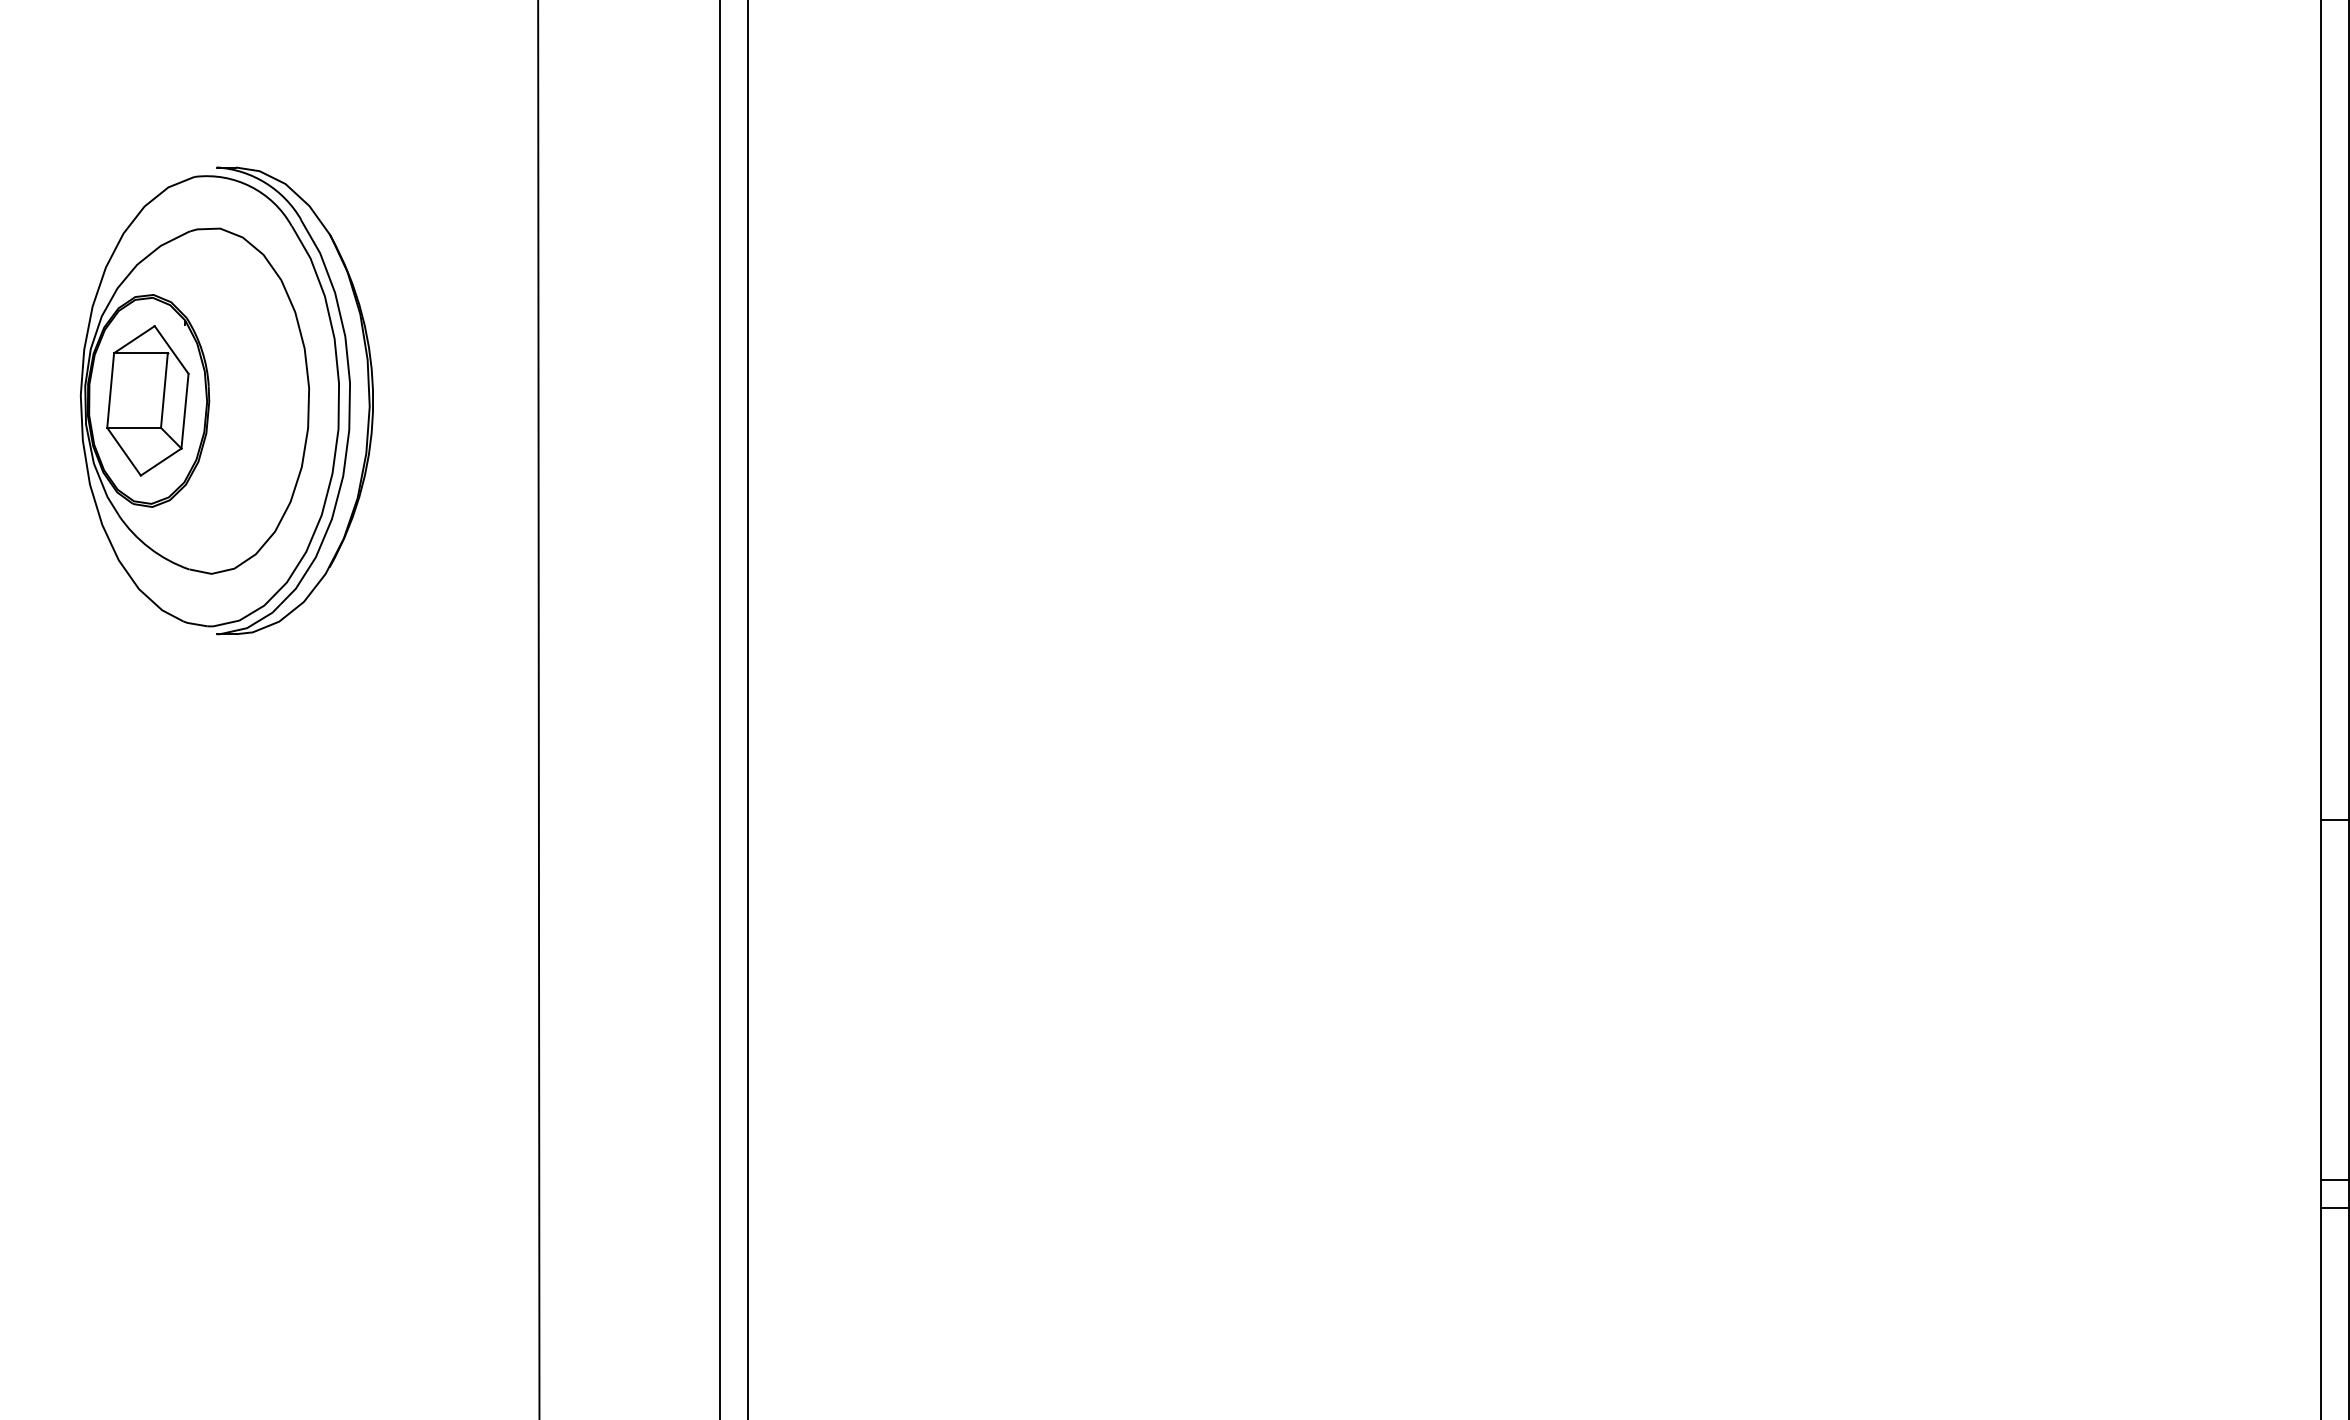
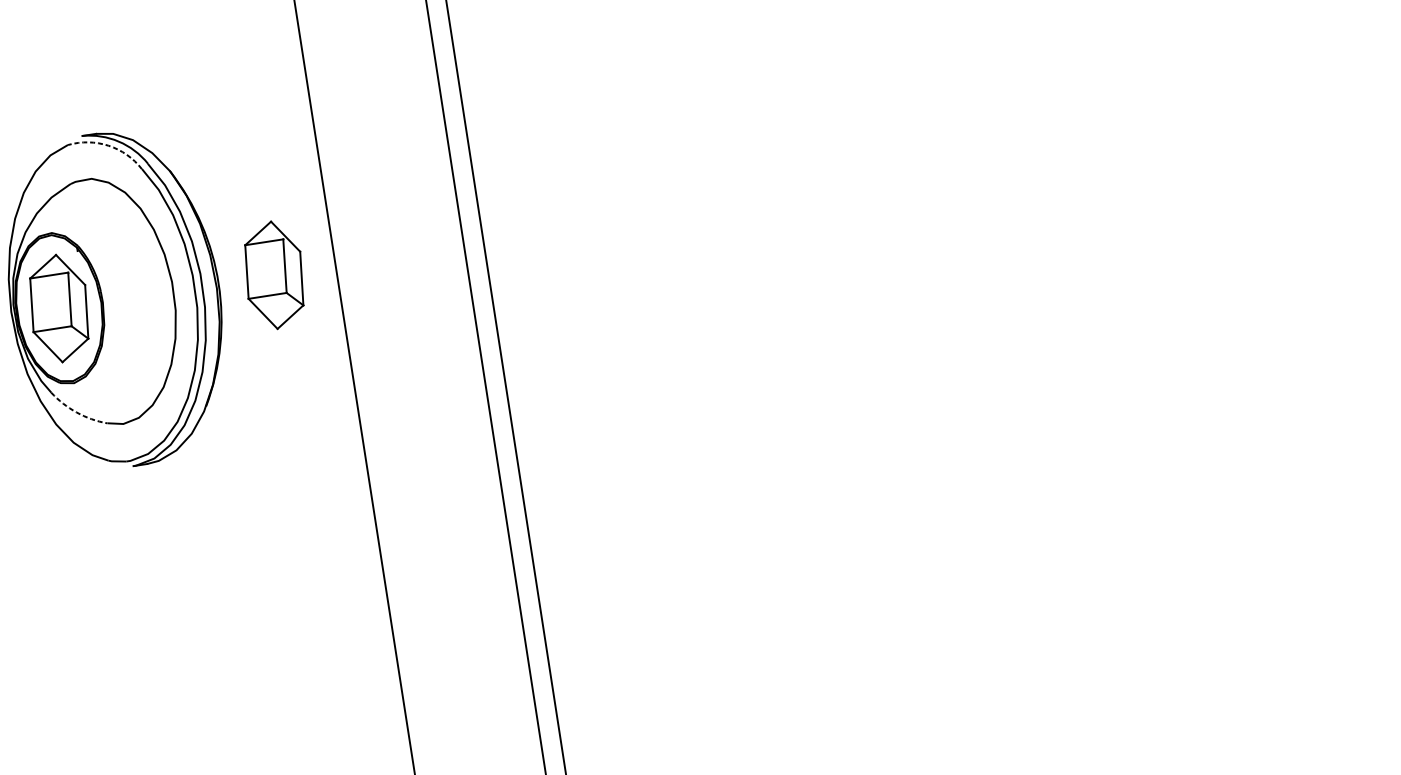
arc: (250, 186) -> (108, 145), solid -> dashed
part: (451, 400) -> (274, 275), added
arc: (149, 548) -> (76, 412), solid -> dashed

